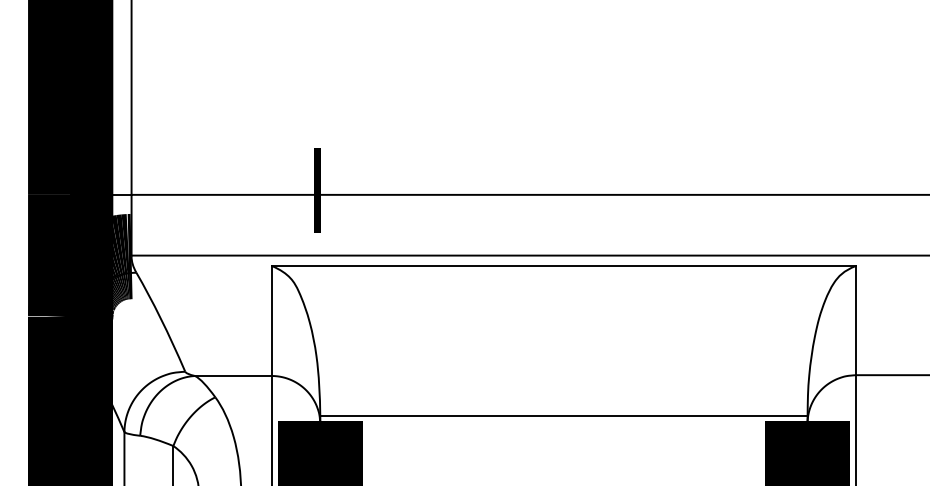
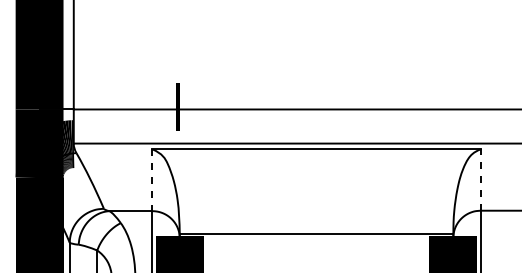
line: (271, 321) -> (152, 180), solid -> dashed
line: (855, 321) -> (480, 180), solid -> dashed

